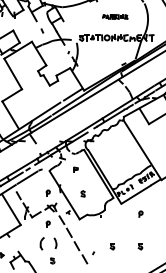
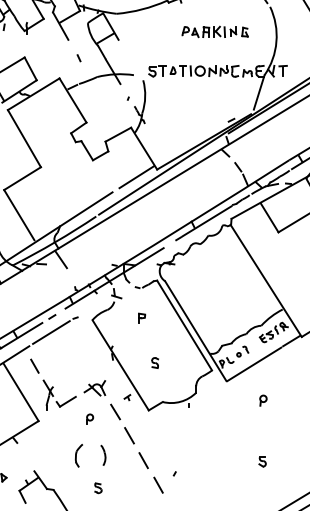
part: (114, 16) -> (213, 31), size x1.43
part: (47, 192) -> (88, 360), removed
part: (112, 246) -> (210, 461), removed

